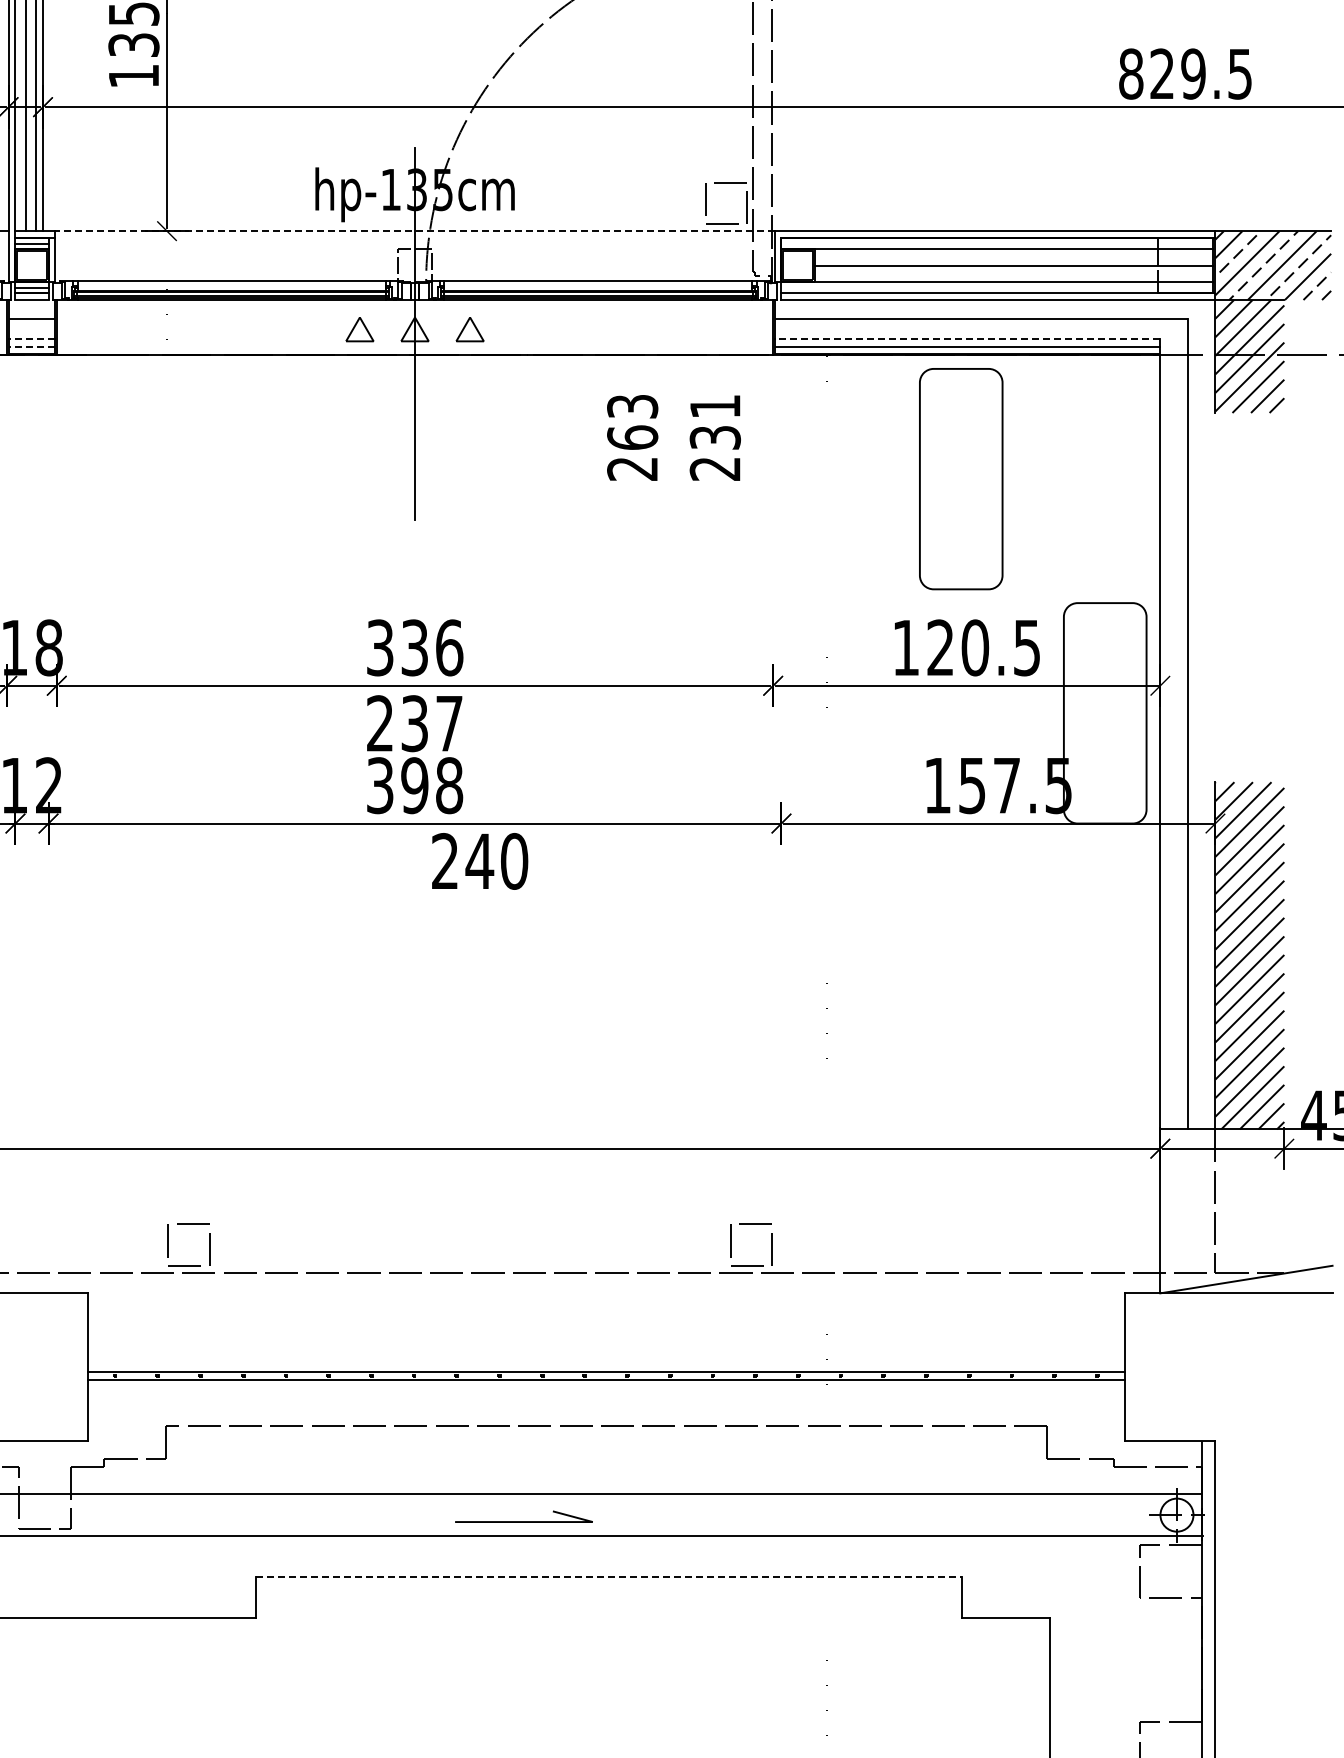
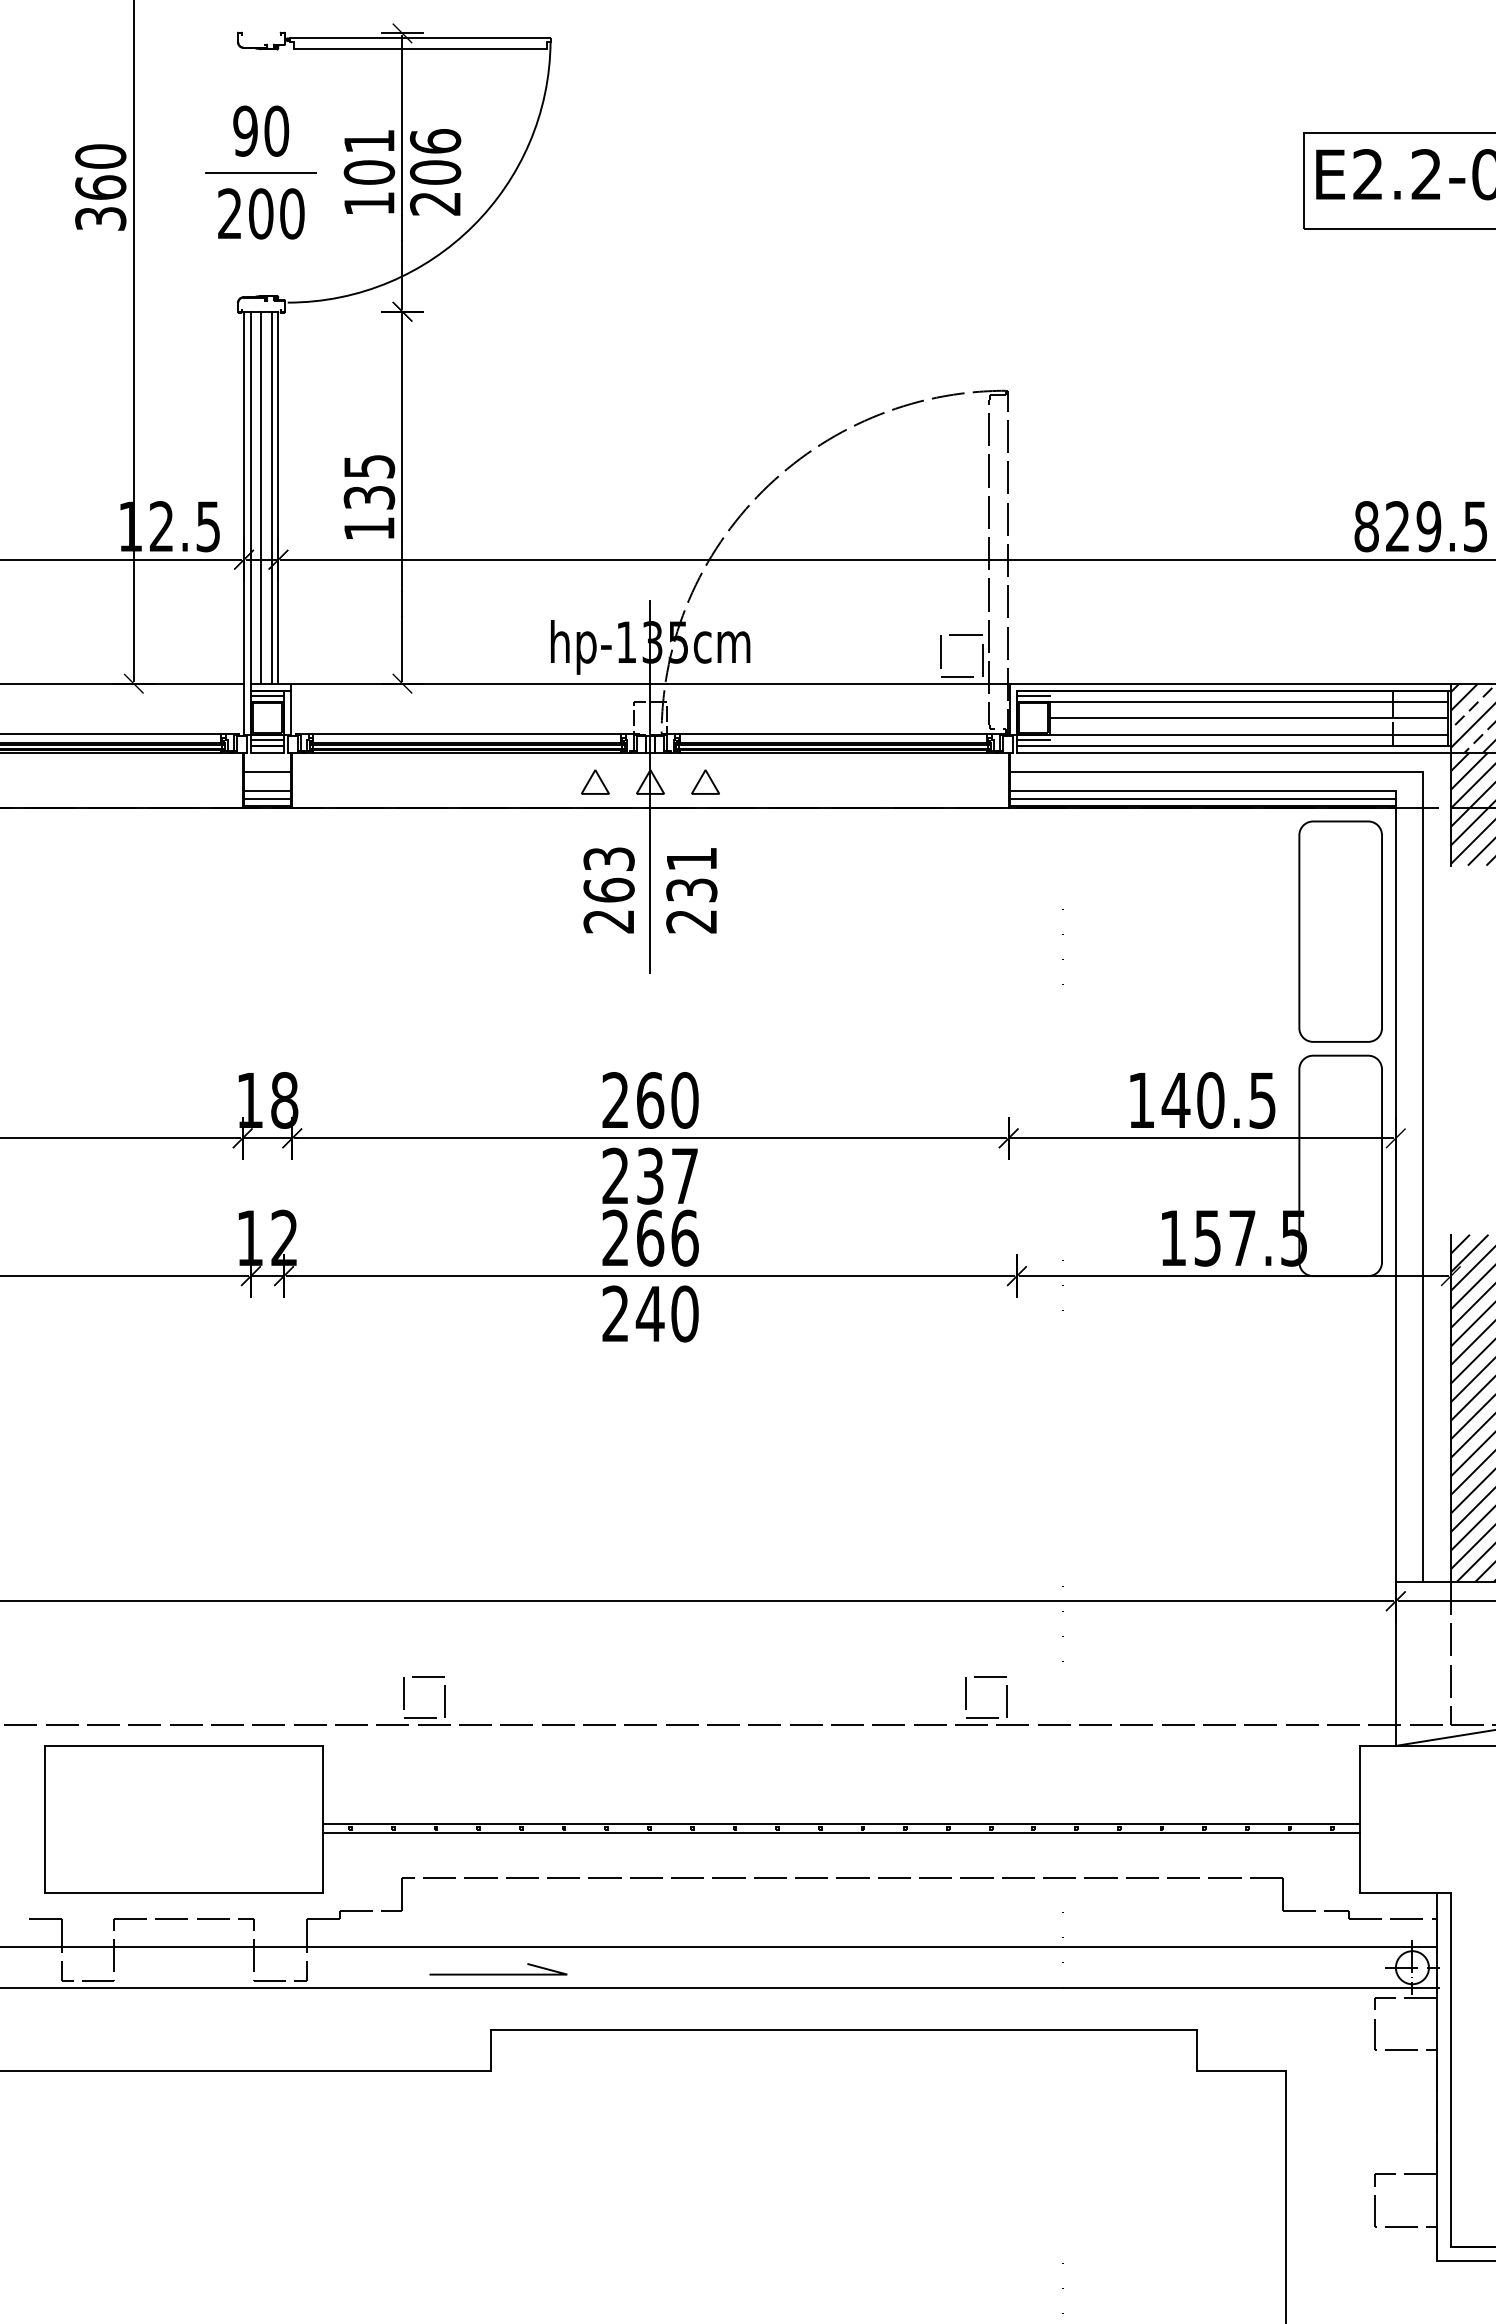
line: (415, 230) -> (650, 683), dashed -> solid
line: (798, 243) -> (1033, 696), added
line: (798, 287) -> (1033, 740), added
line: (31, 338) -> (266, 791), dashed -> solid
line: (967, 338) -> (1202, 791), dashed -> solid
line: (31, 346) -> (266, 799), dashed -> solid
text: (674, 437) -> (650, 890), moved
part: (961, 478) -> (1340, 931), moved
text: (940, 646) -> (1175, 1099), 120.5 -> 140.5
text: (415, 647) -> (650, 1100), 336 -> 260
text: (415, 784) -> (650, 1237), 398 -> 266
text: (480, 860) -> (650, 1313), moved
line: (524, 1520) -> (498, 1973), moved
line: (609, 1576) -> (844, 2029), dashed -> solid

